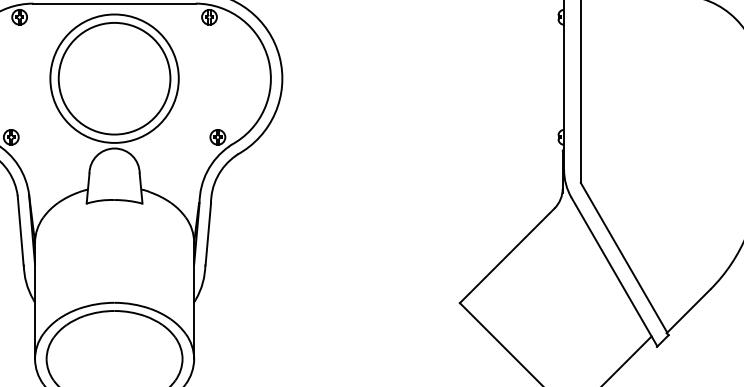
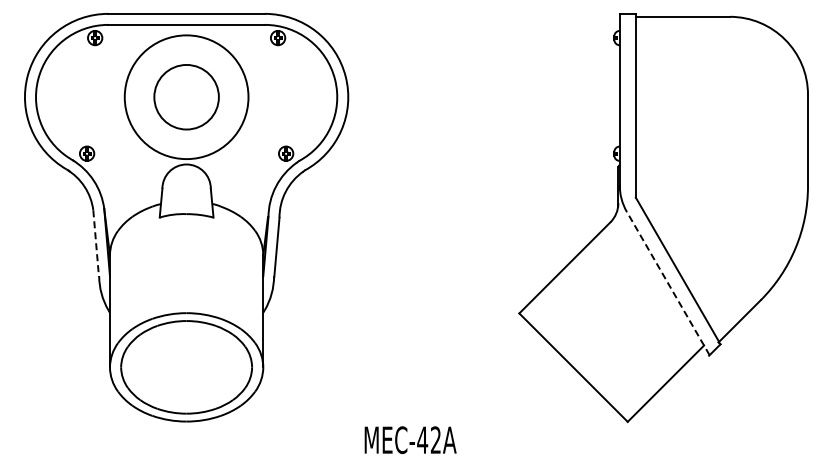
circle: (114, 78) -> (186, 97), size x0.6
line: (21, 230) -> (96, 243), solid -> dashed
line: (614, 272) -> (668, 283), solid -> dashed

